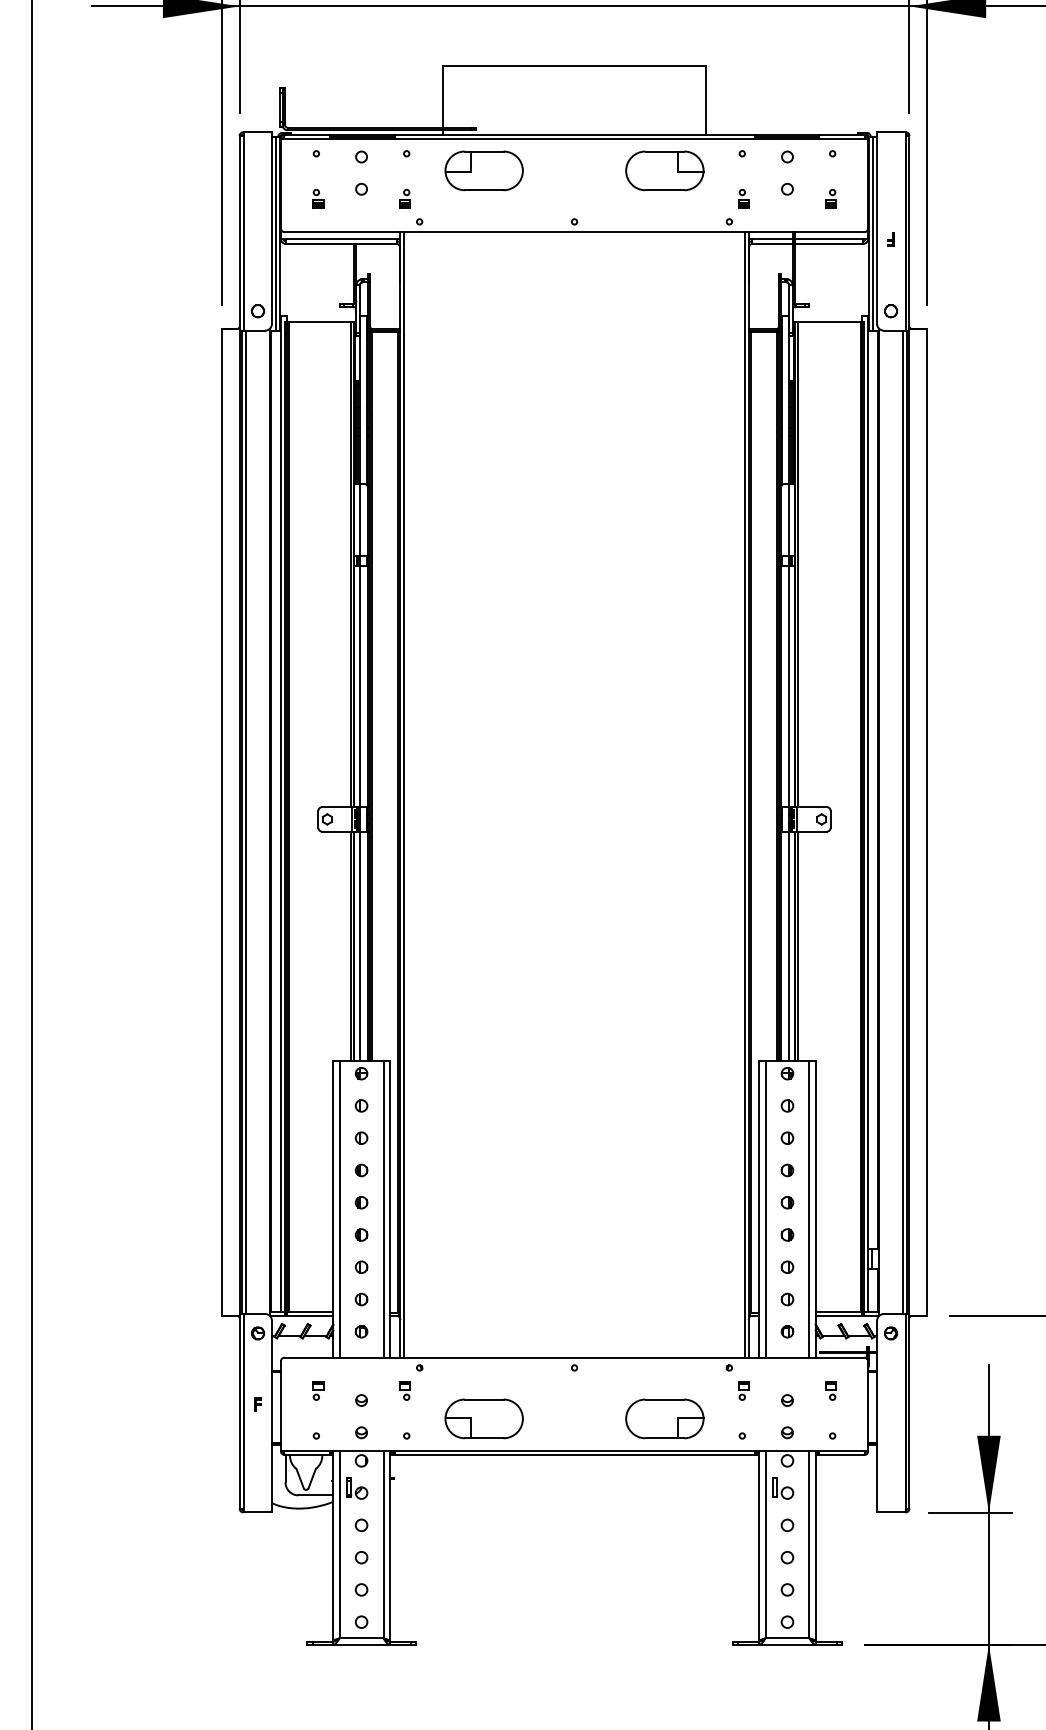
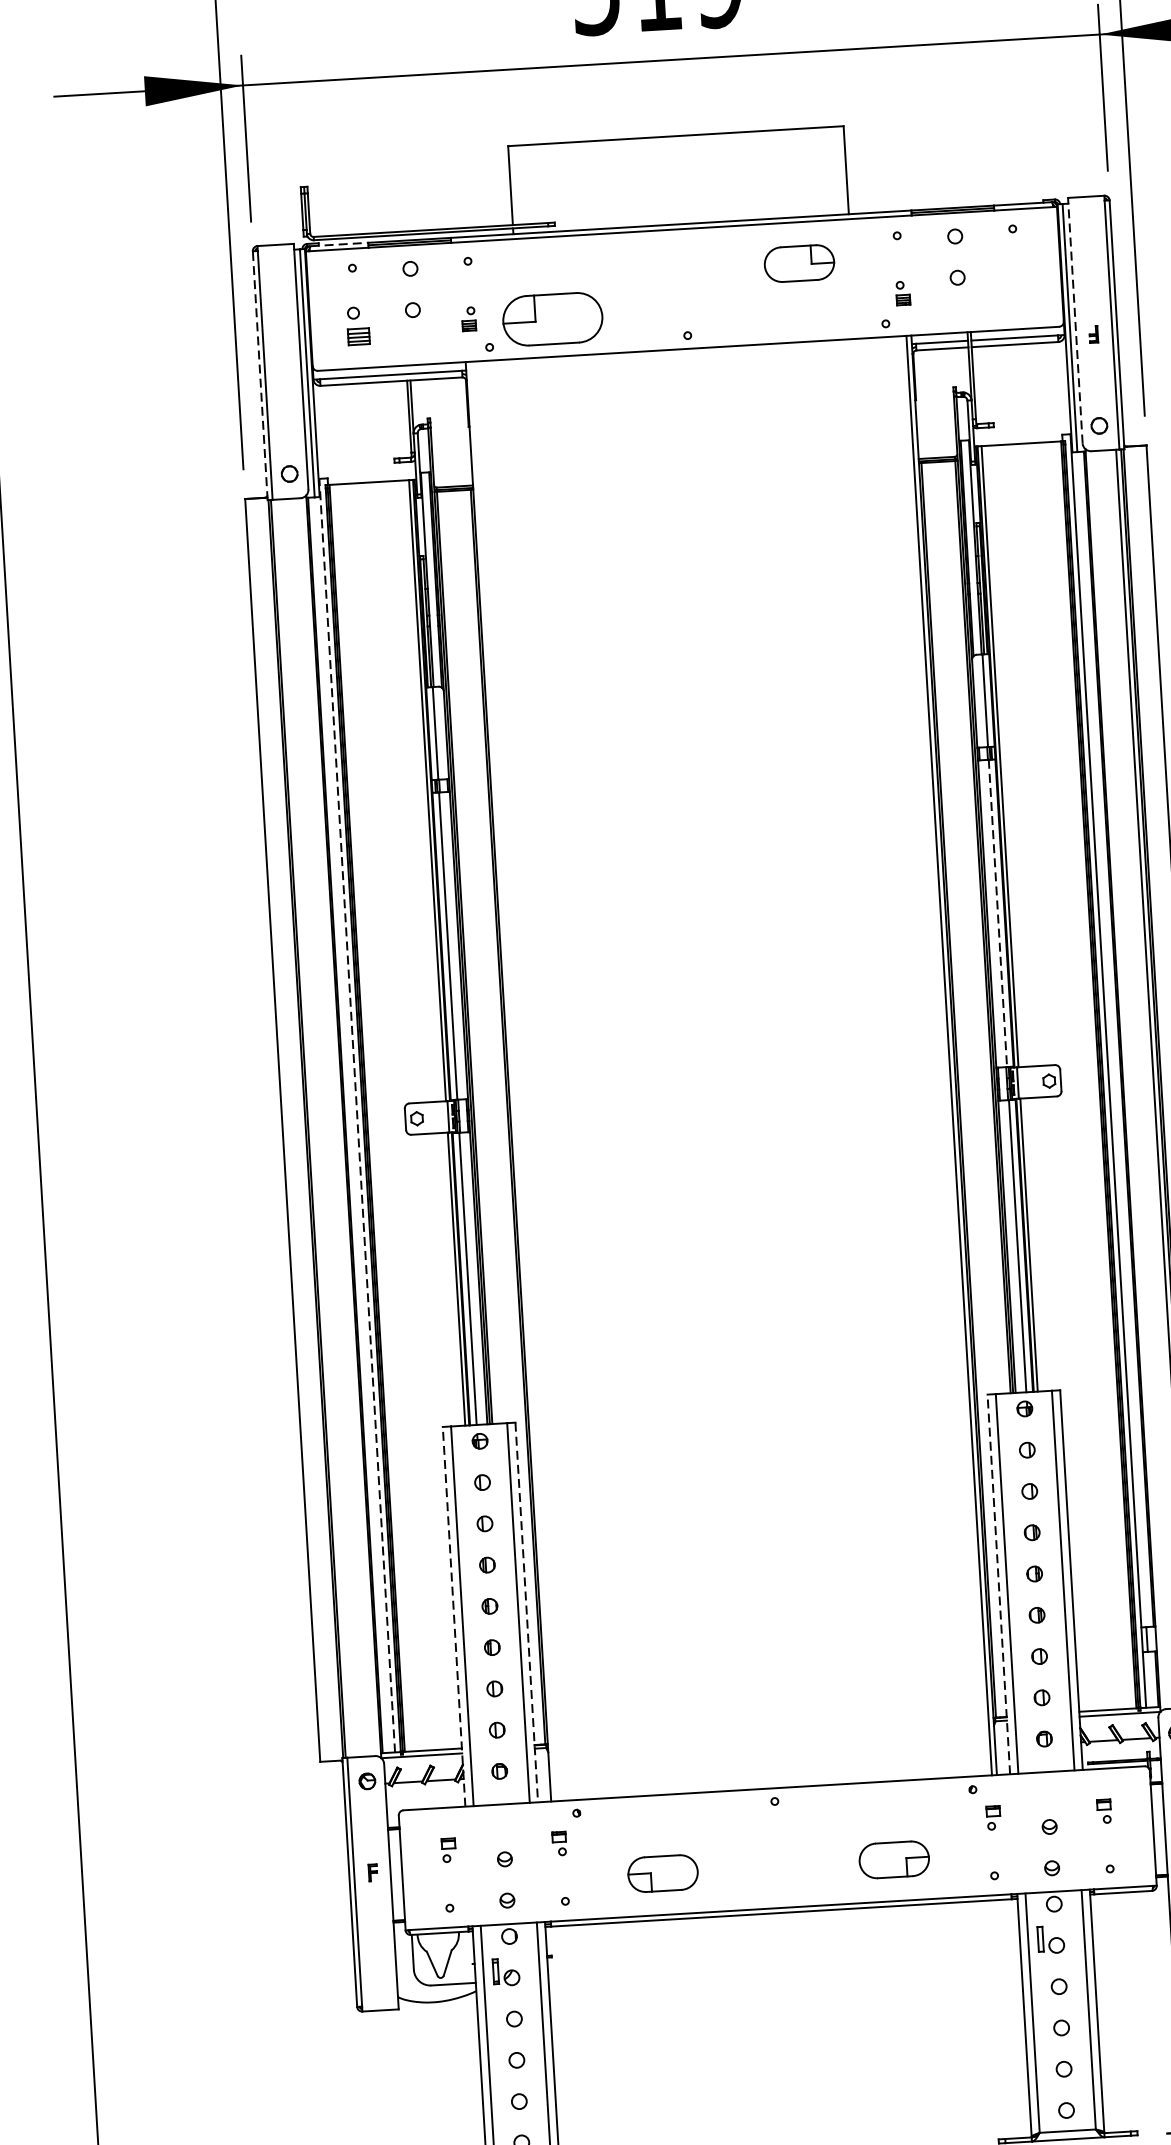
line: (307, 134) -> (339, 244), solid -> dashed
part: (483, 170) -> (551, 318), moved
part: (664, 170) -> (798, 263), size x0.7
part: (318, 198) -> (358, 325), size x1.6
part: (830, 198) -> (1013, 286), removed
line: (877, 228) -> (1075, 321), solid -> dashed
line: (239, 232) -> (260, 374), solid -> dashed
line: (789, 686) -> (998, 913), solid -> dashed
line: (404, 794) -> (513, 1080), removed
line: (280, 814) -> (356, 1115), solid -> dashed
line: (246, 822) -> (313, 1128), removed
line: (333, 1208) -> (454, 1615), solid -> dashed
line: (759, 1208) -> (999, 1583), solid -> dashed
line: (389, 1209) -> (526, 1612), solid -> dashed
part: (483, 1418) -> (662, 1873), size x0.7
part: (664, 1418) -> (893, 1859), size x0.7

